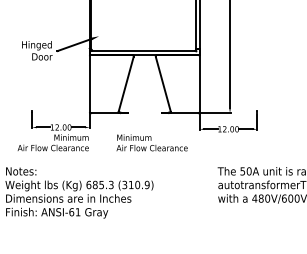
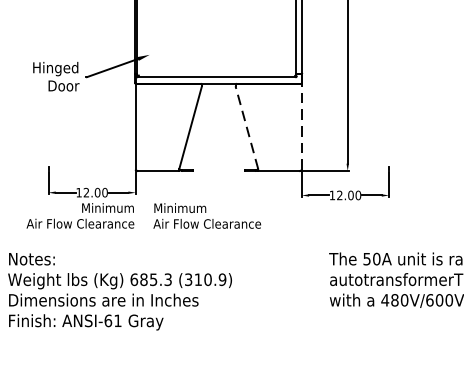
line: (199, 83) -> (301, 126), solid -> dashed
line: (163, 84) -> (247, 127), solid -> dashed
text: (151, 142) -> (206, 215), moved

